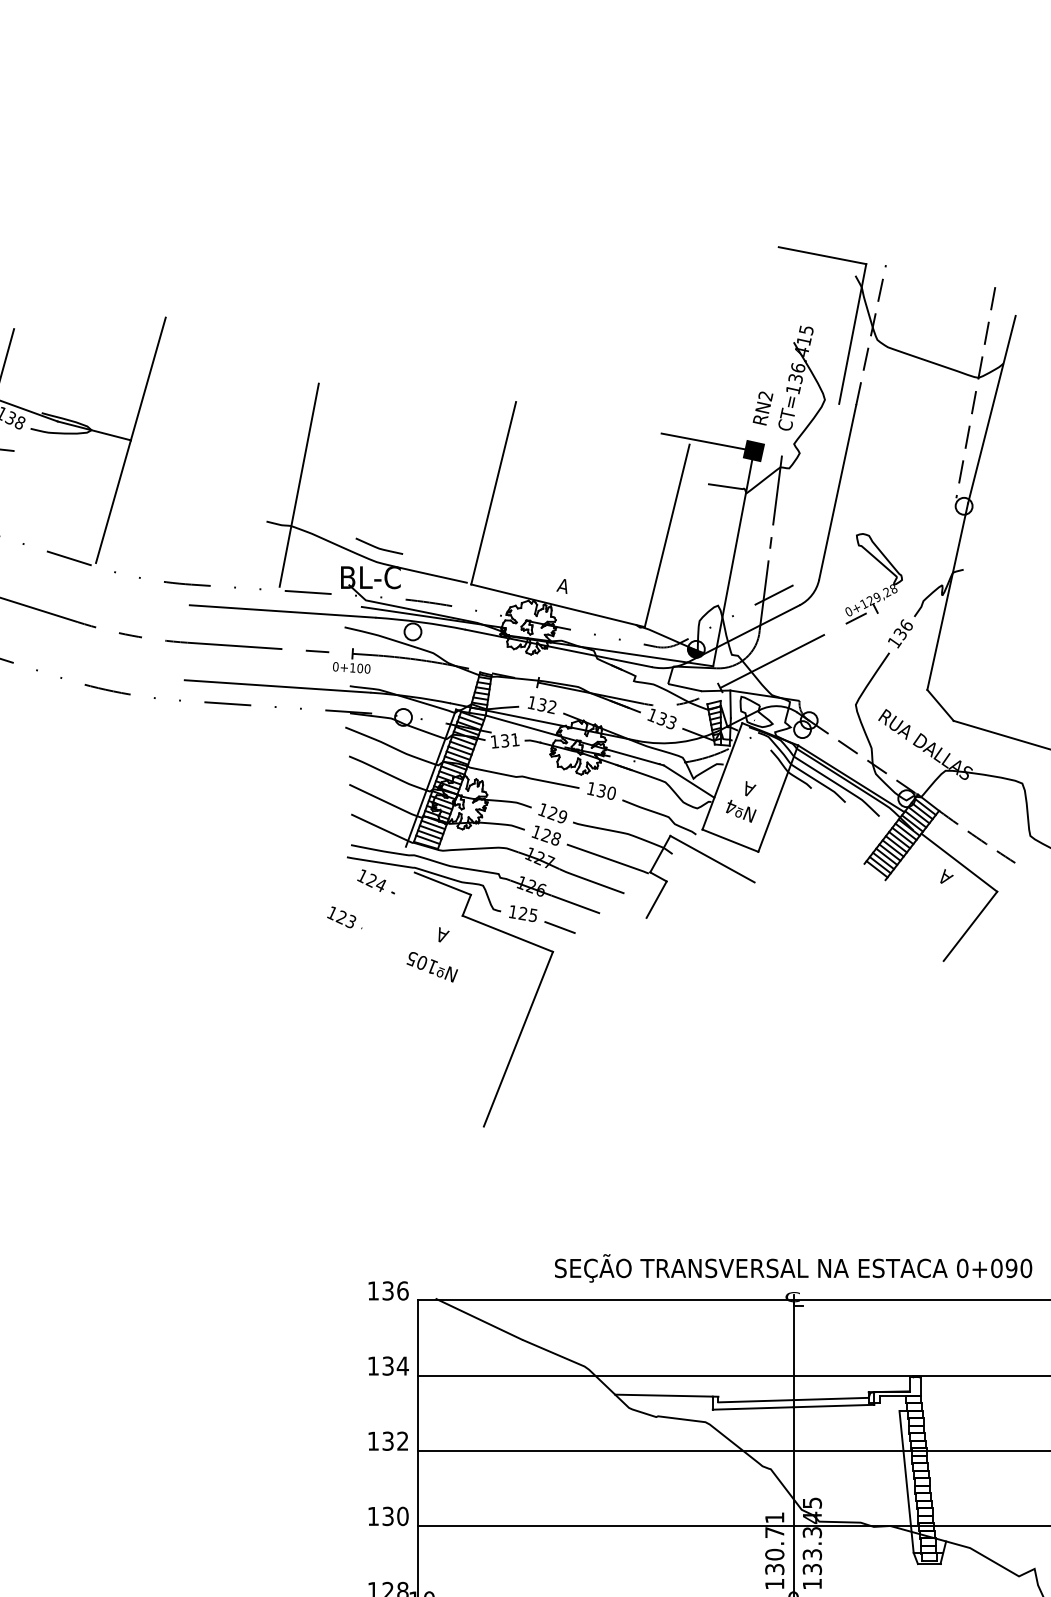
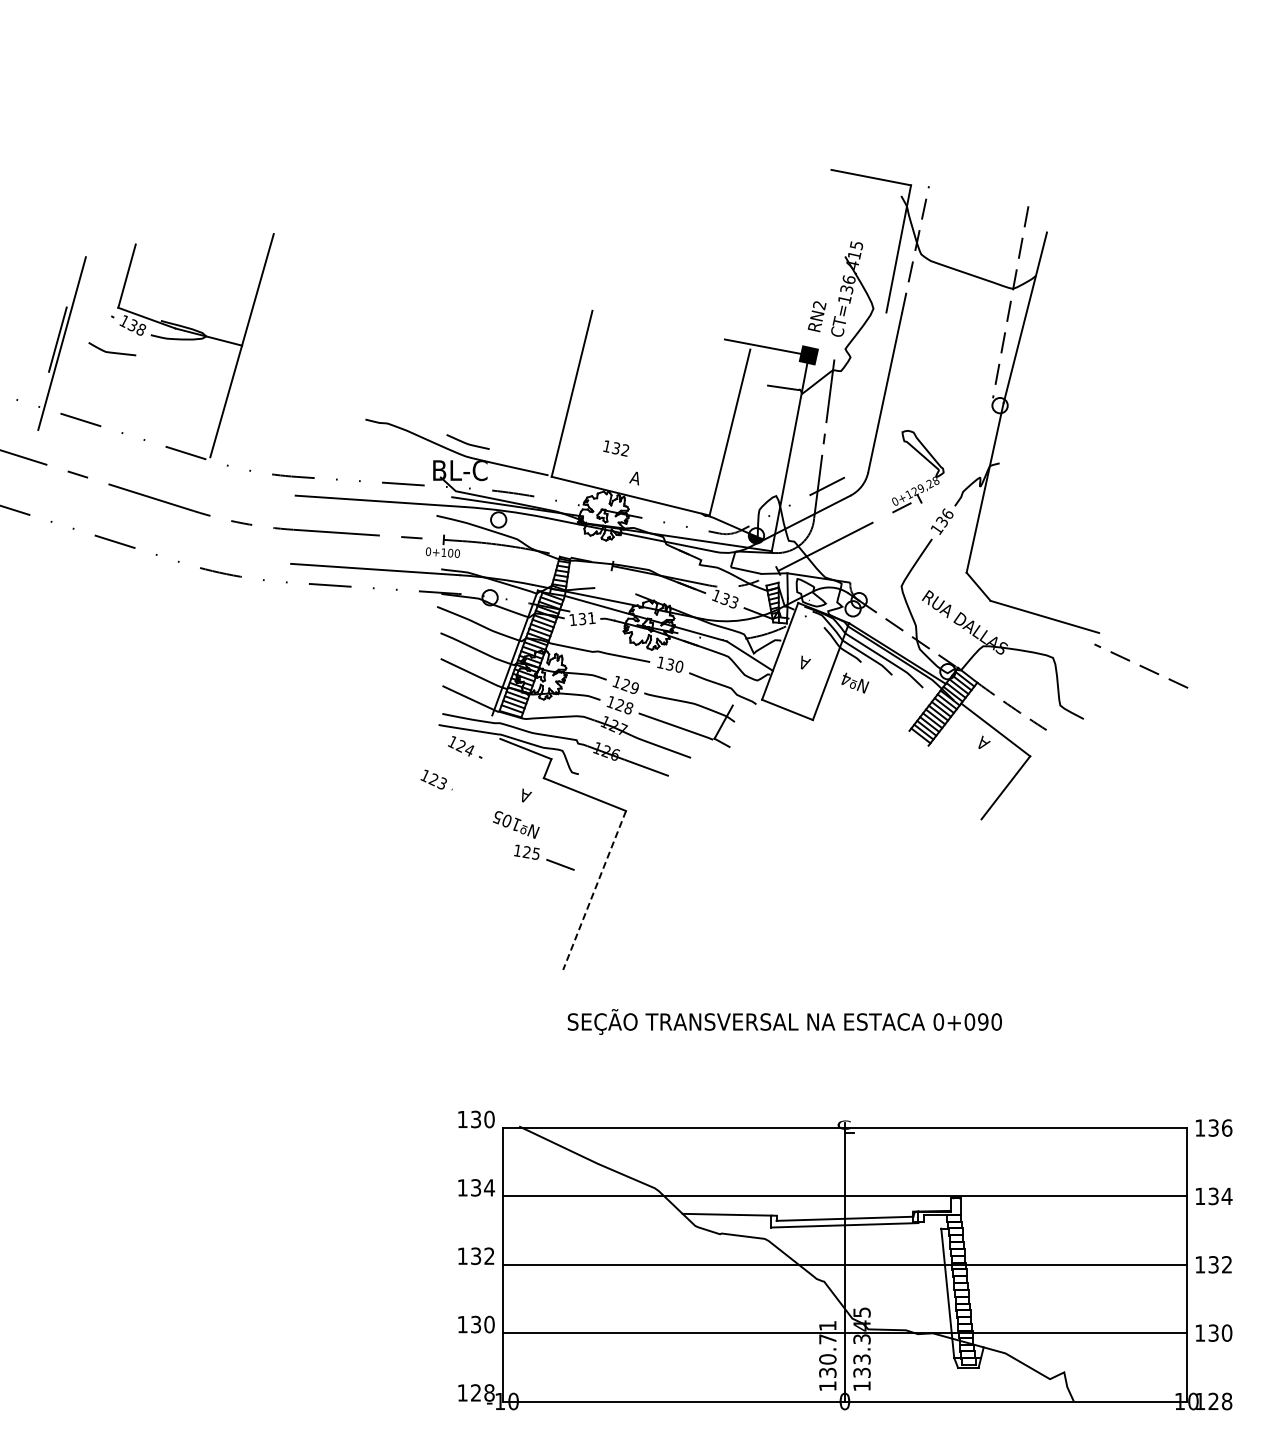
line: (299, 485) -> (395, 386), removed
text: (542, 705) -> (616, 448), moved
text: (741, 810) -> (855, 682), moved
line: (711, 858) -> (770, 726), removed
line: (656, 899) -> (720, 763), removed
part: (542, 919) -> (544, 857), moved
line: (518, 1039) -> (594, 890), solid -> dashed
text: (793, 1267) -> (784, 1021), moved
text: (402, 1289) -> (489, 1118), 136 -> 130

